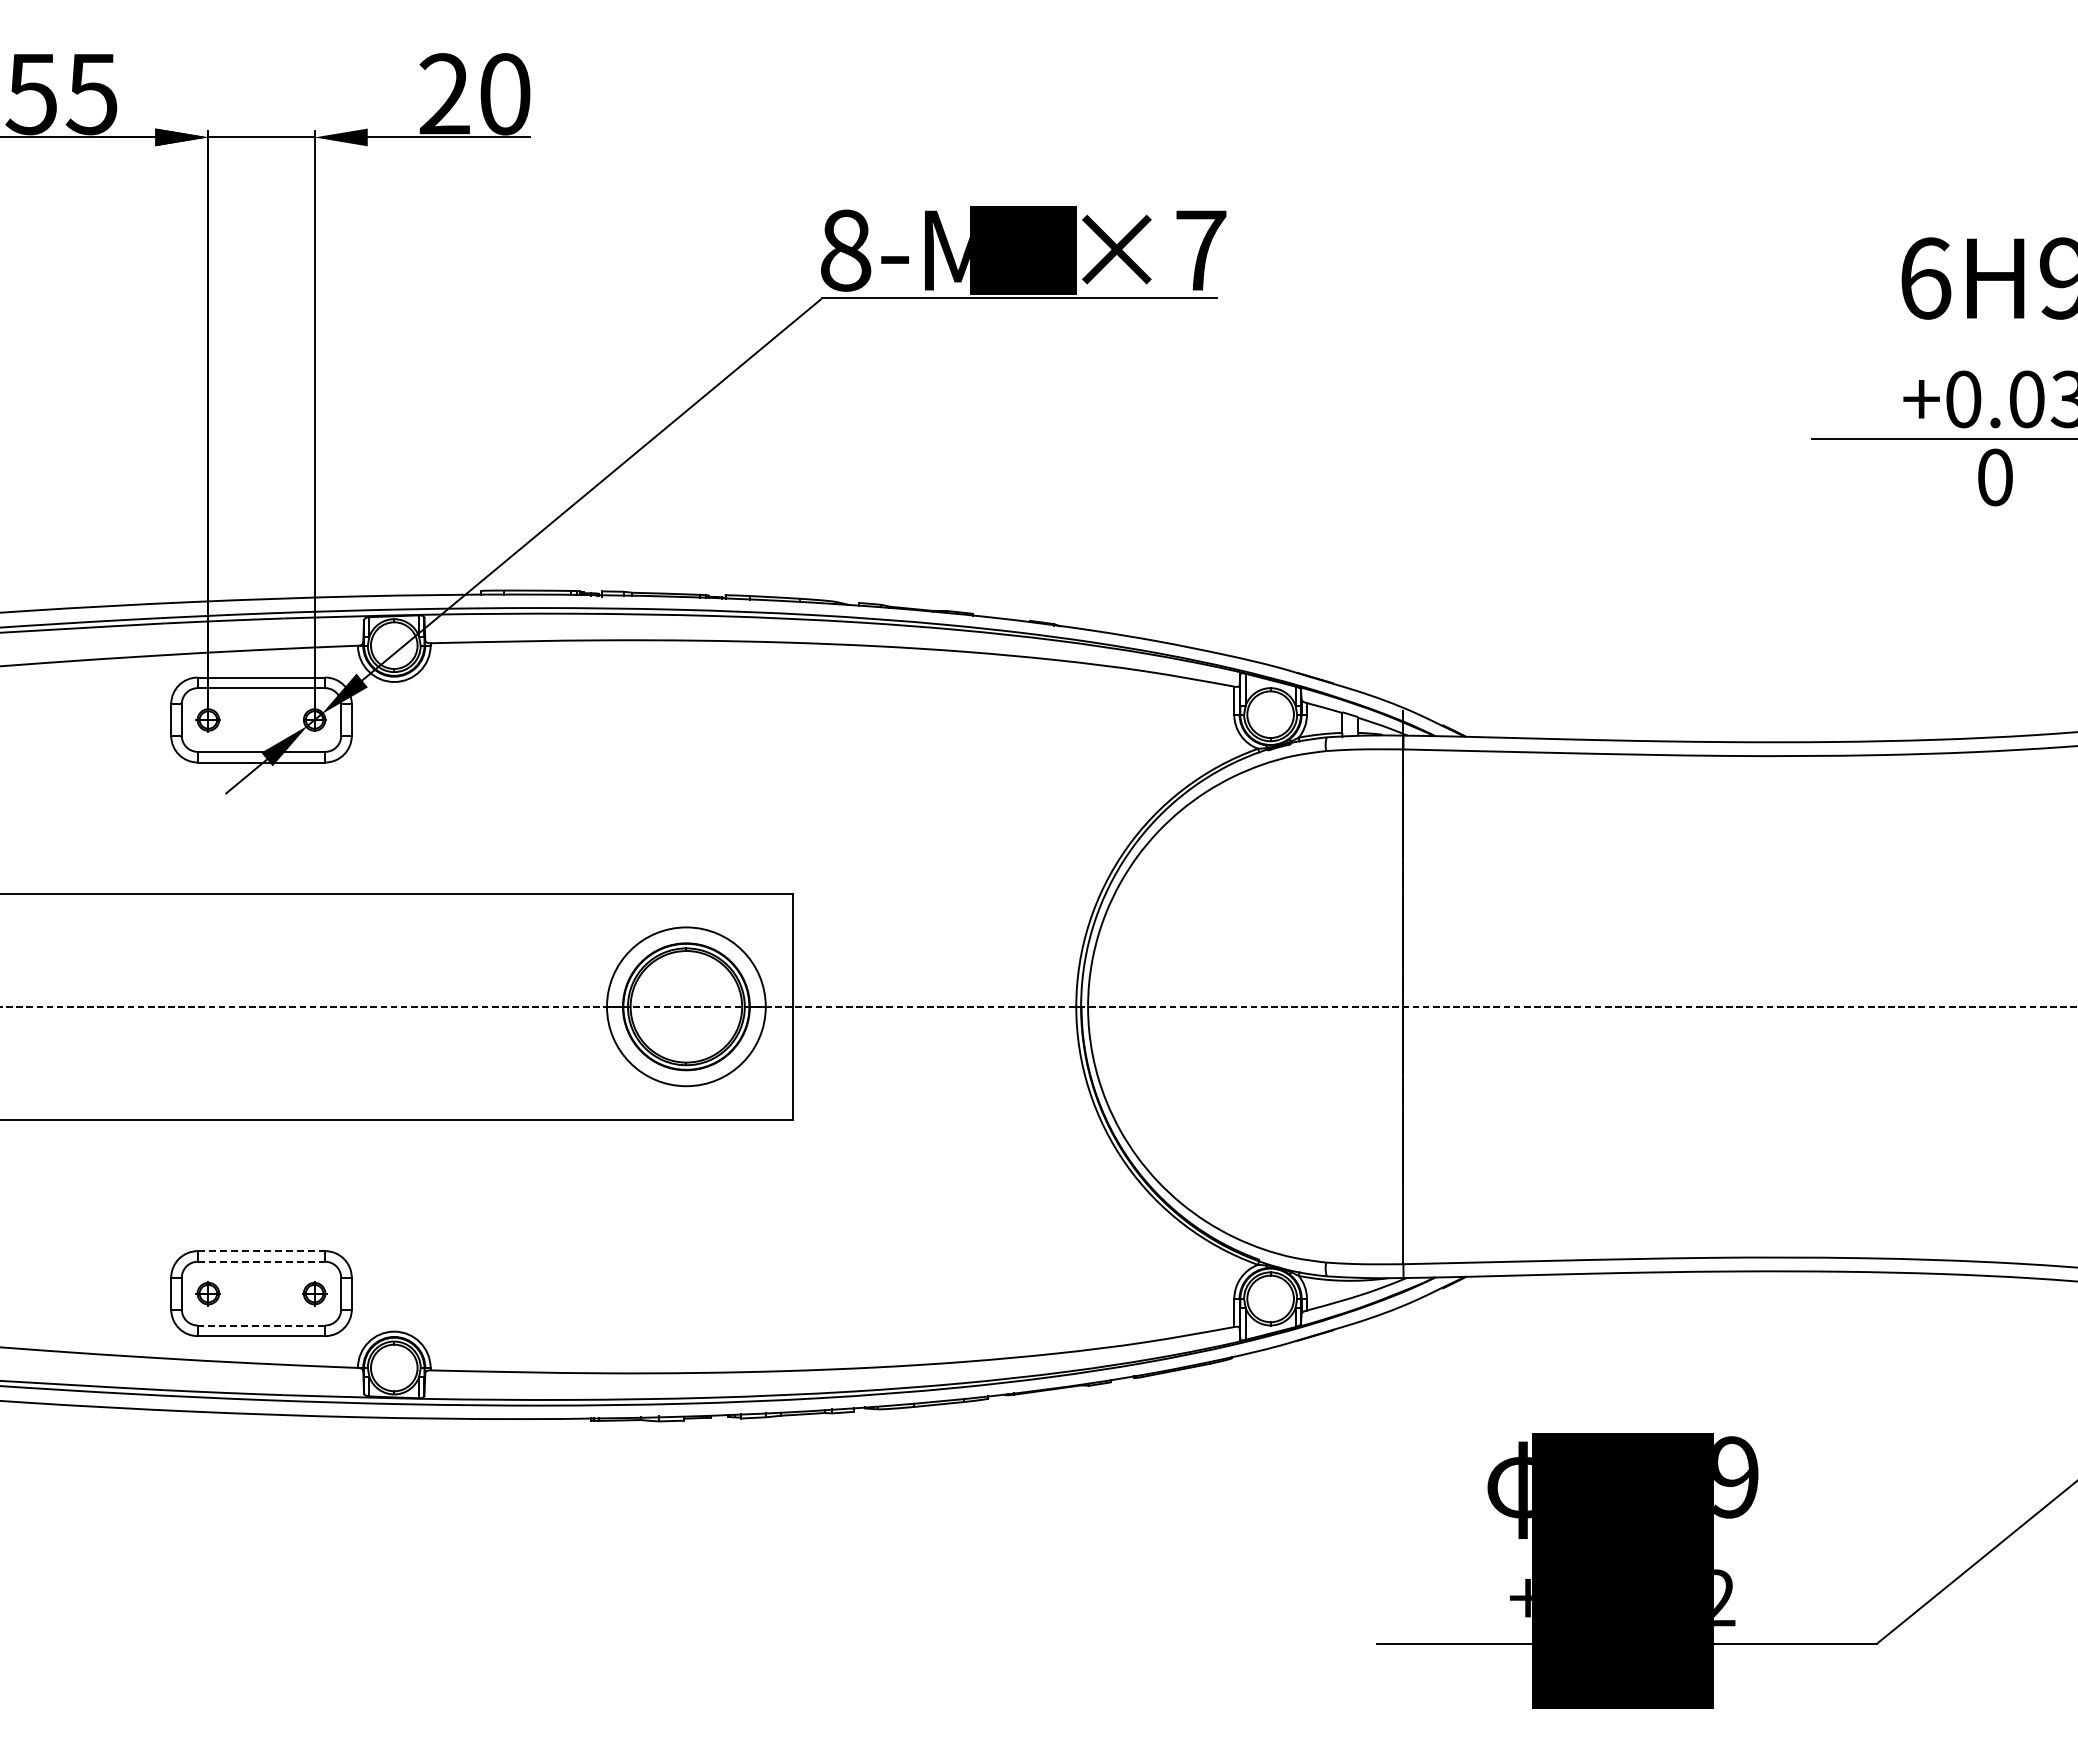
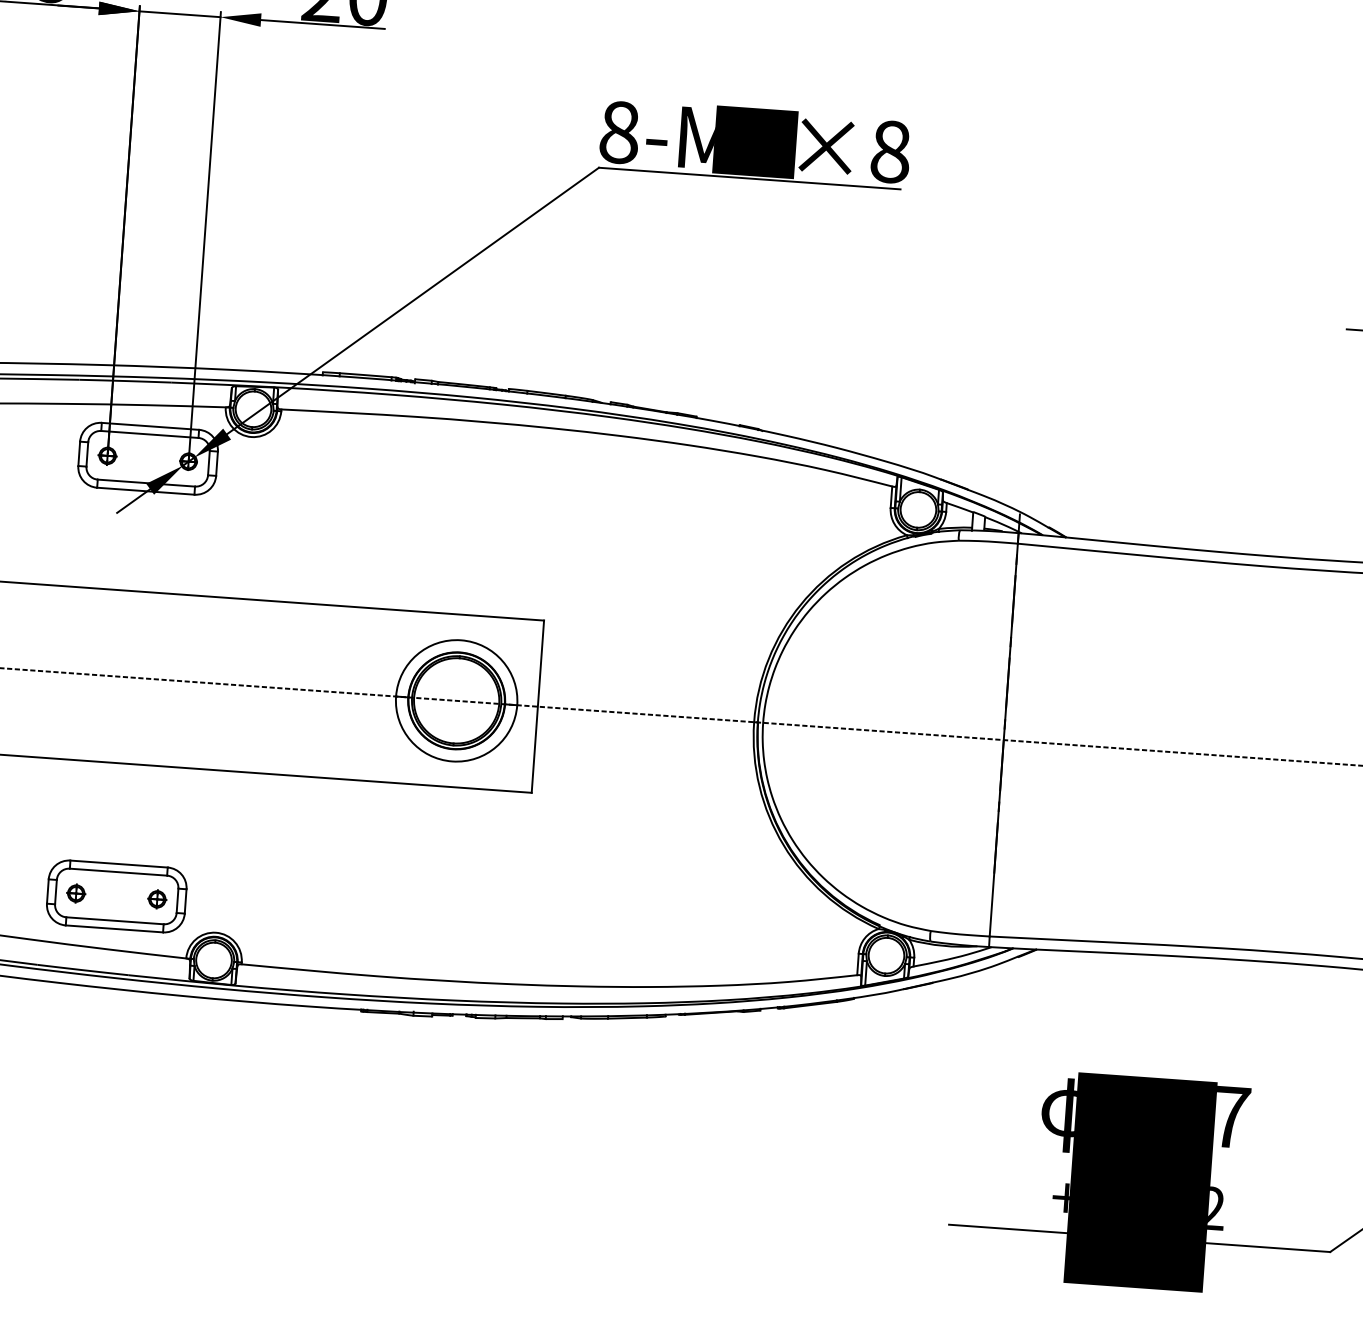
text: (1201, 250) -> (891, 151), 8-M4×7 -> 8-M4×8
line: (261, 1251) -> (119, 864), dashed -> solid
line: (261, 1261) -> (118, 871), dashed -> solid
line: (261, 1325) -> (115, 920), dashed -> solid
text: (1736, 1477) -> (1232, 1117), 6H9 -> 6H7

